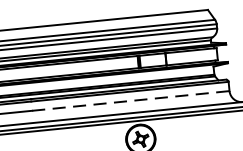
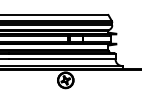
line: (130, 101) -> (62, 59), dashed -> solid

